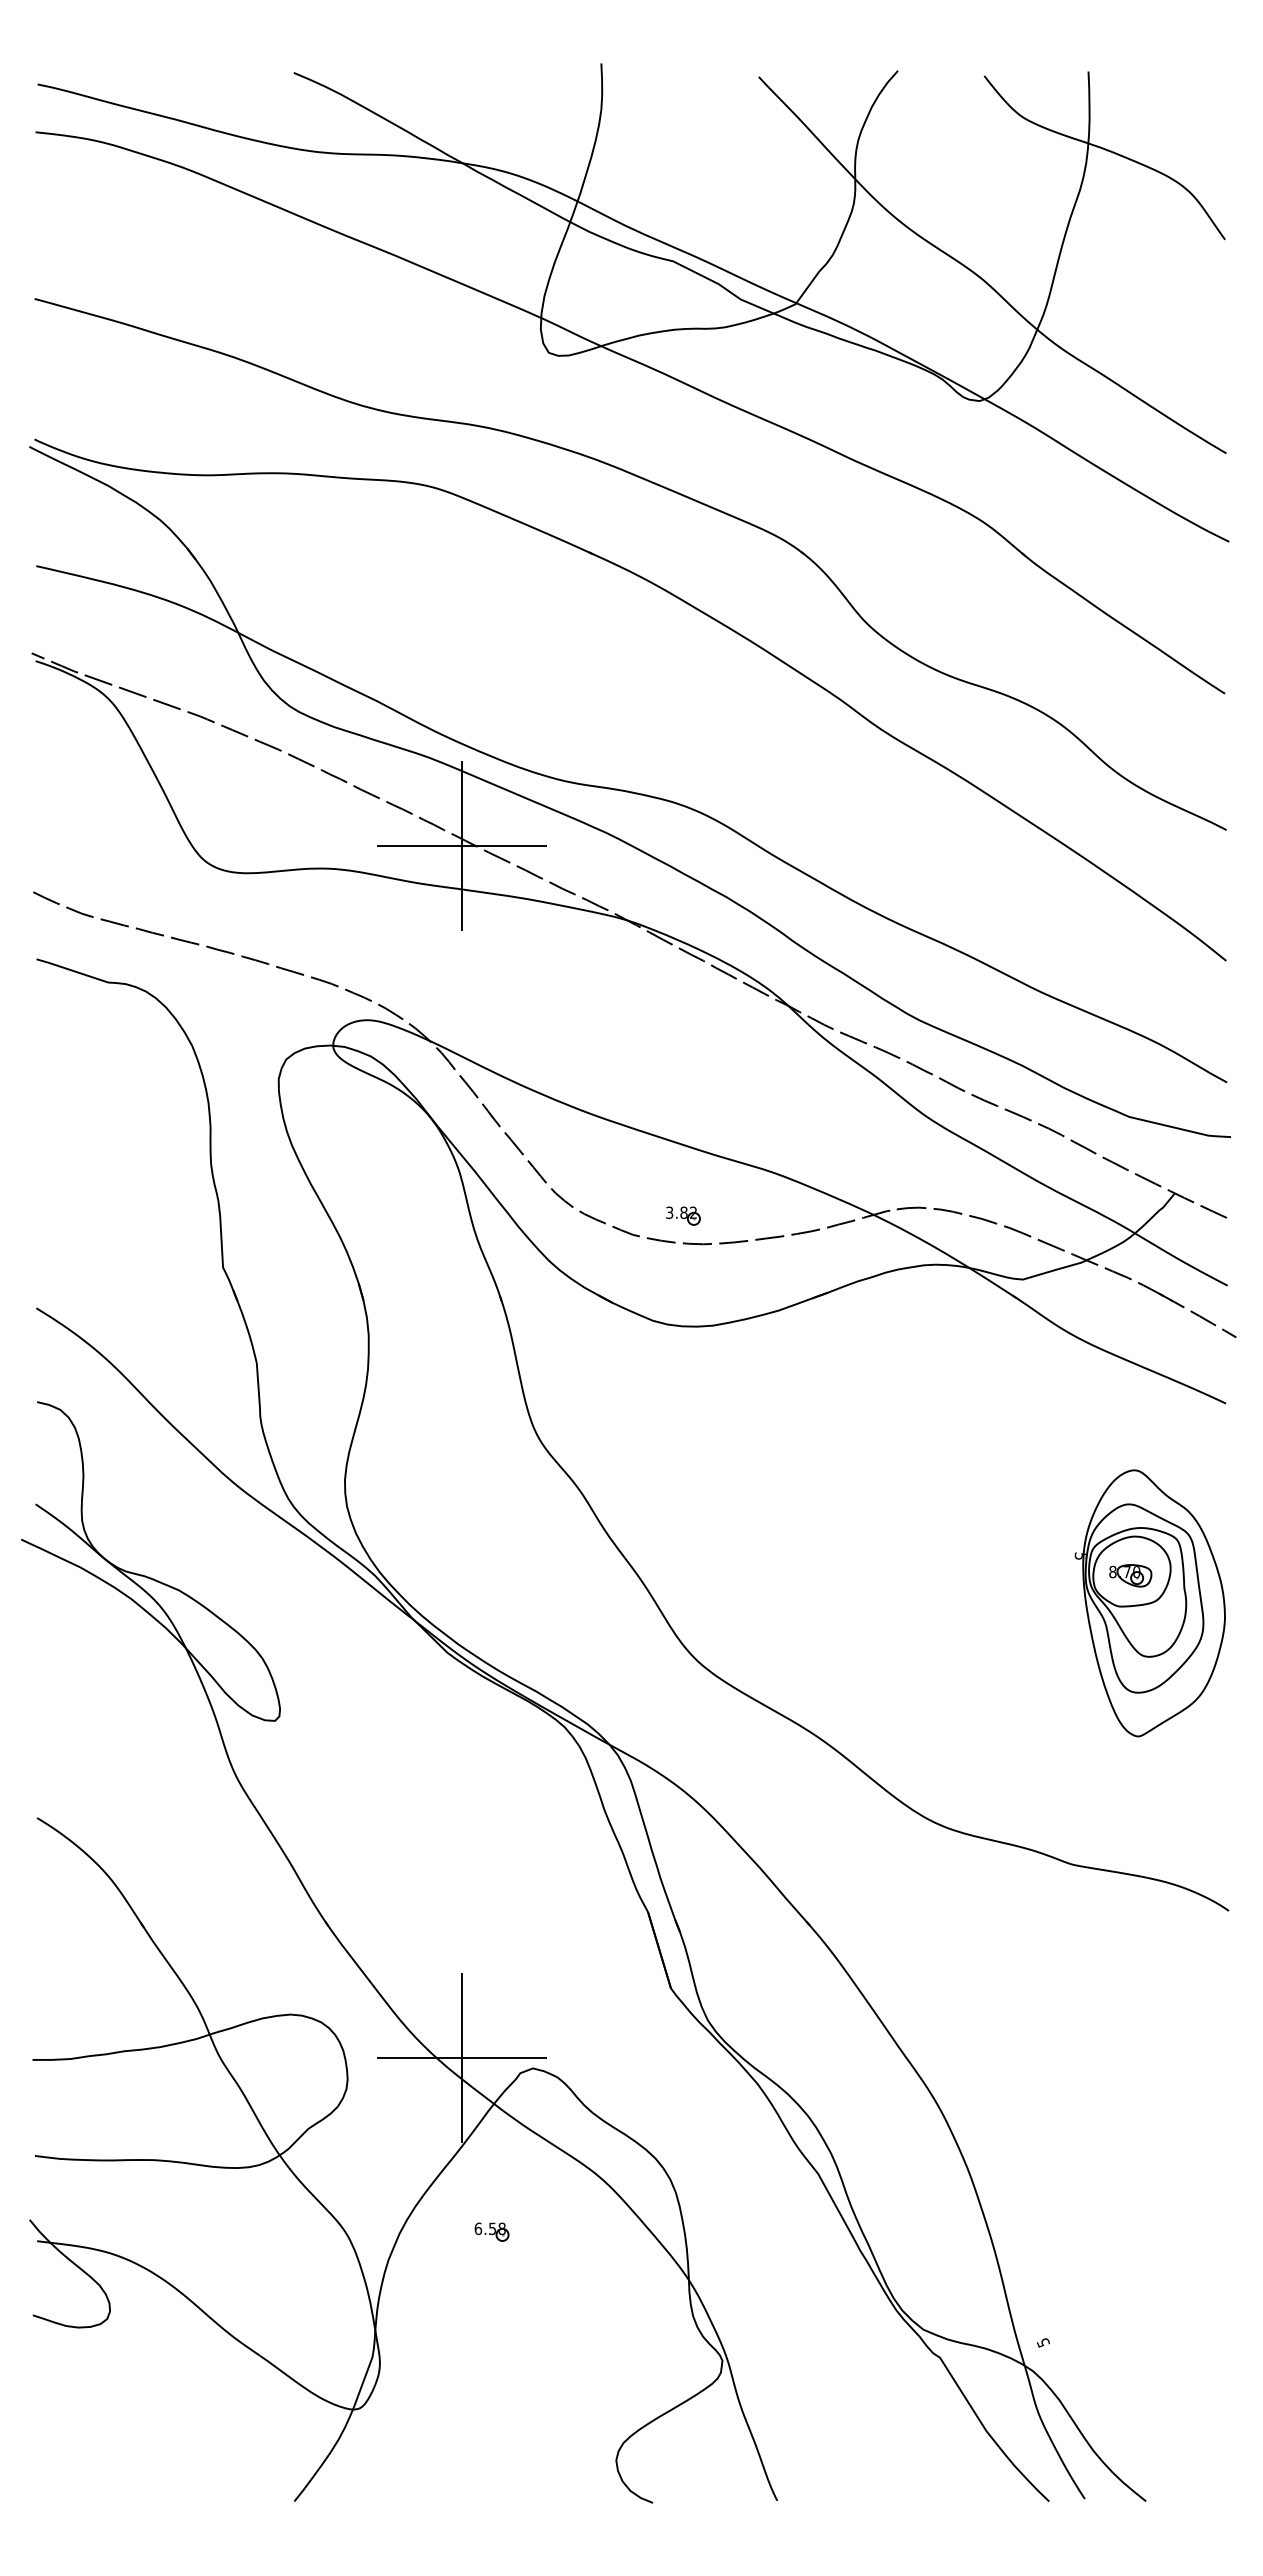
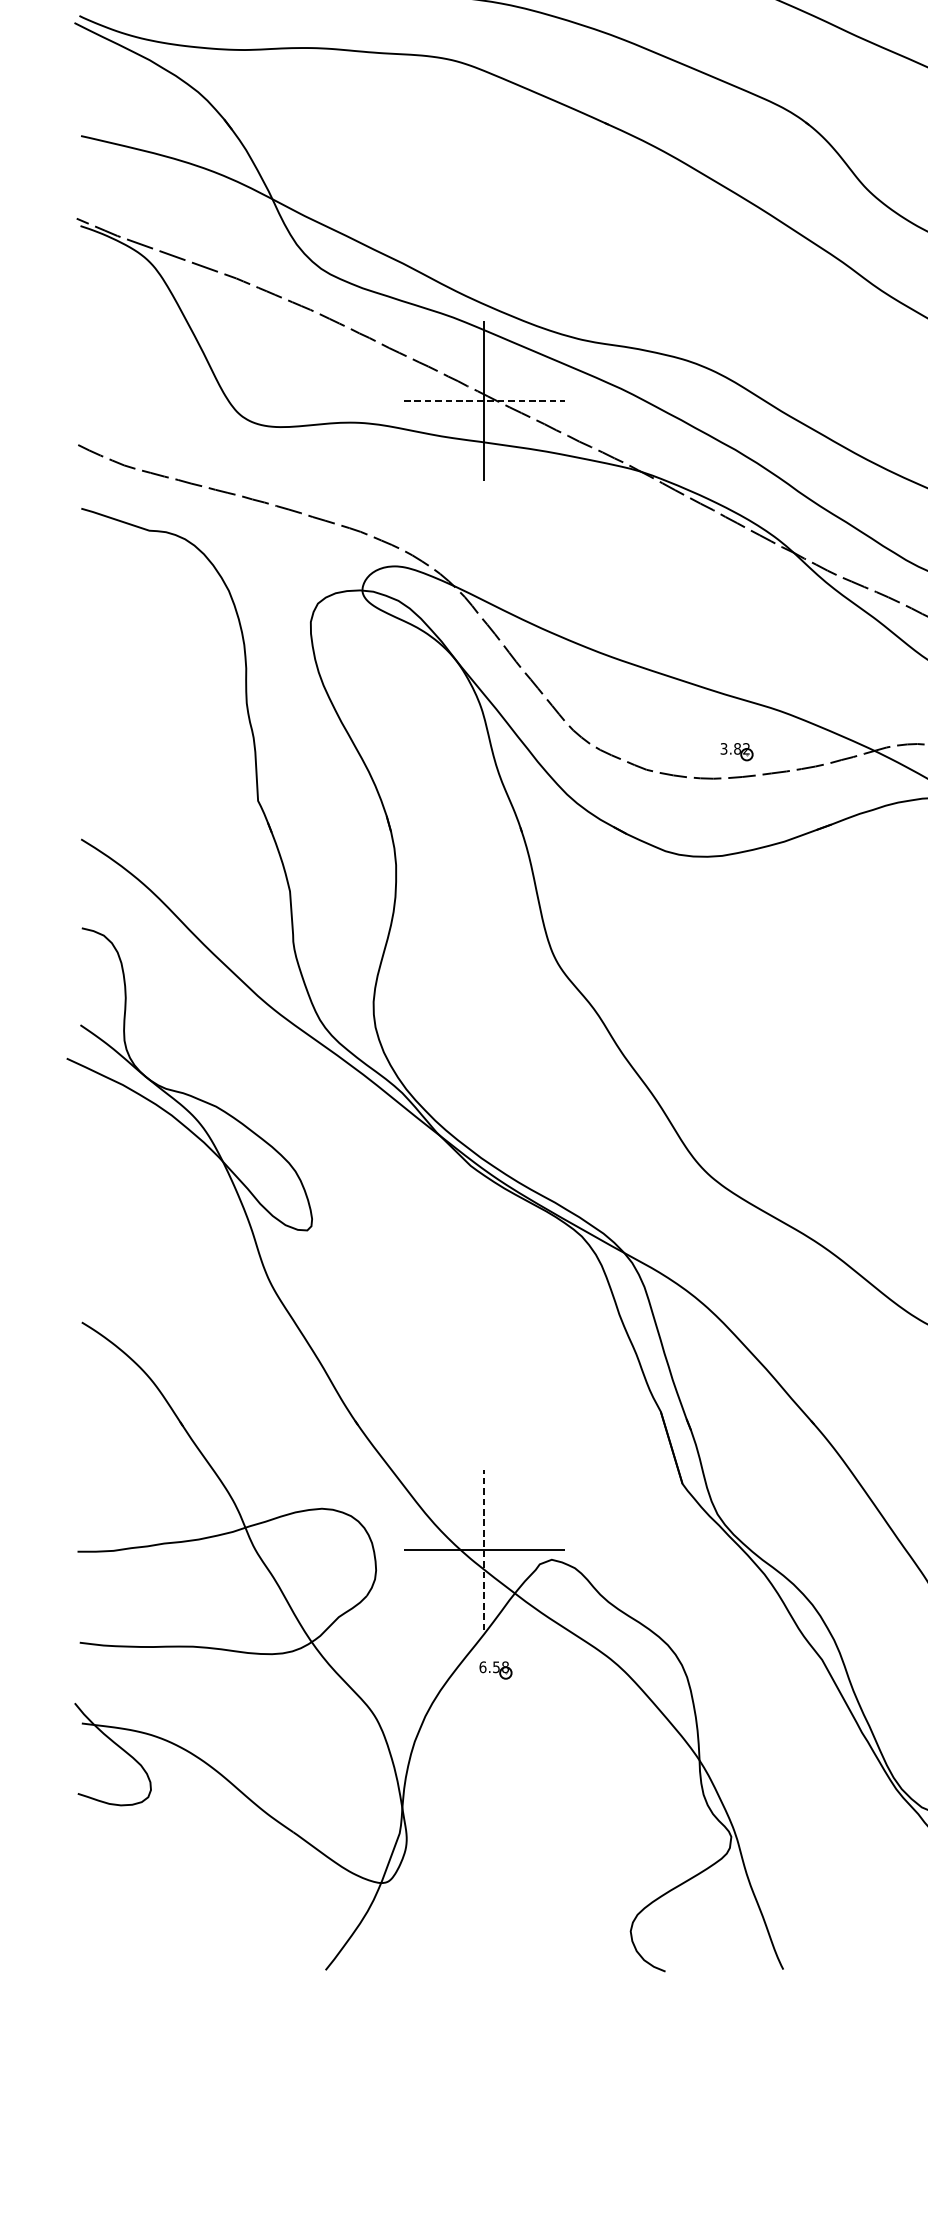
line: (461, 845) -> (484, 400), solid -> dashed
part: (683, 1215) -> (737, 751), moved
line: (461, 2058) -> (484, 1550), solid -> dashed
part: (491, 2231) -> (495, 1669), moved

